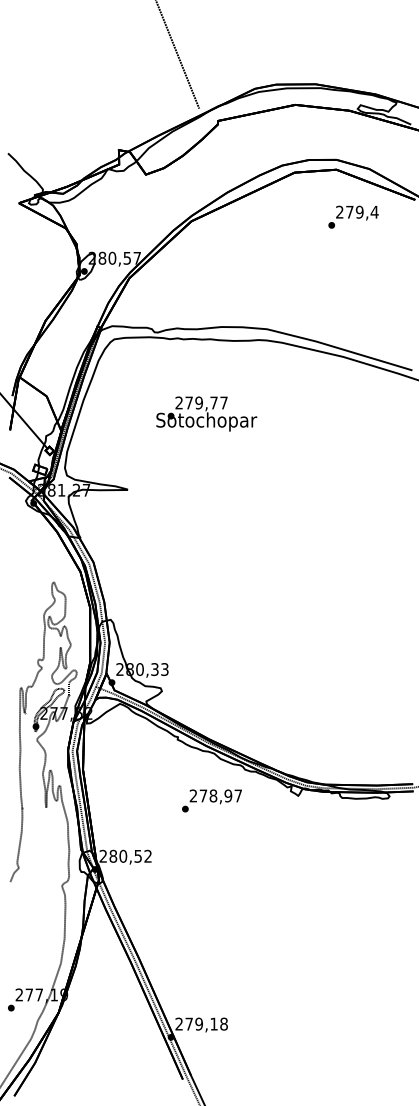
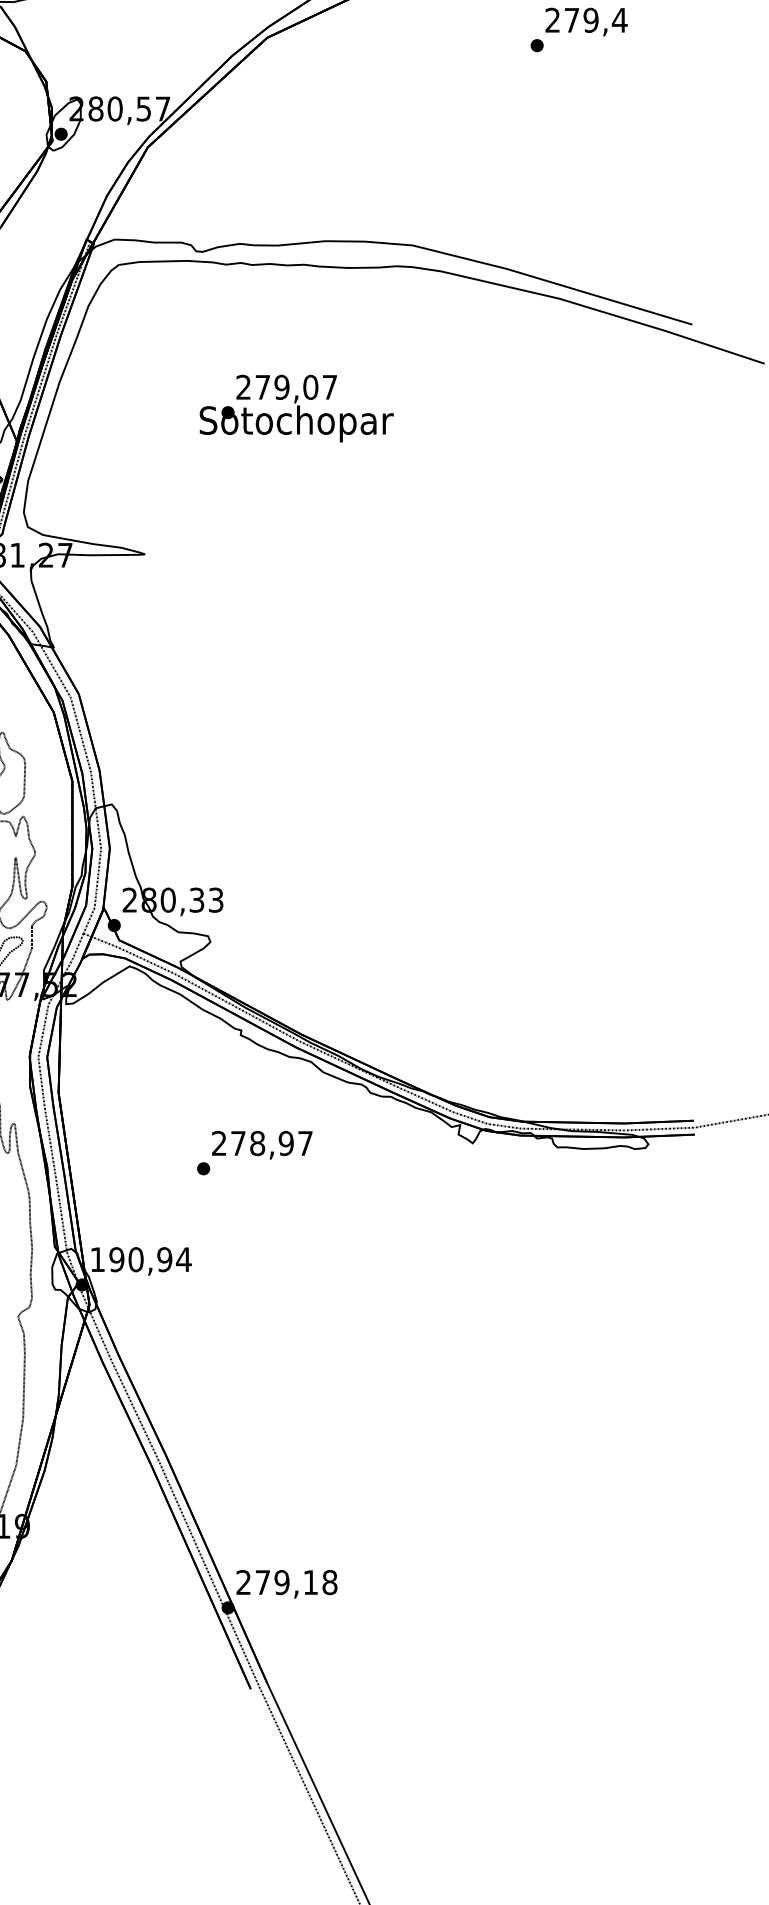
text: (213, 402) -> (309, 386), 279,77 -> 279,07
text: (211, 800) -> (253, 1152), moved
text: (125, 855) -> (140, 1258), 280,52 -> 190,94

